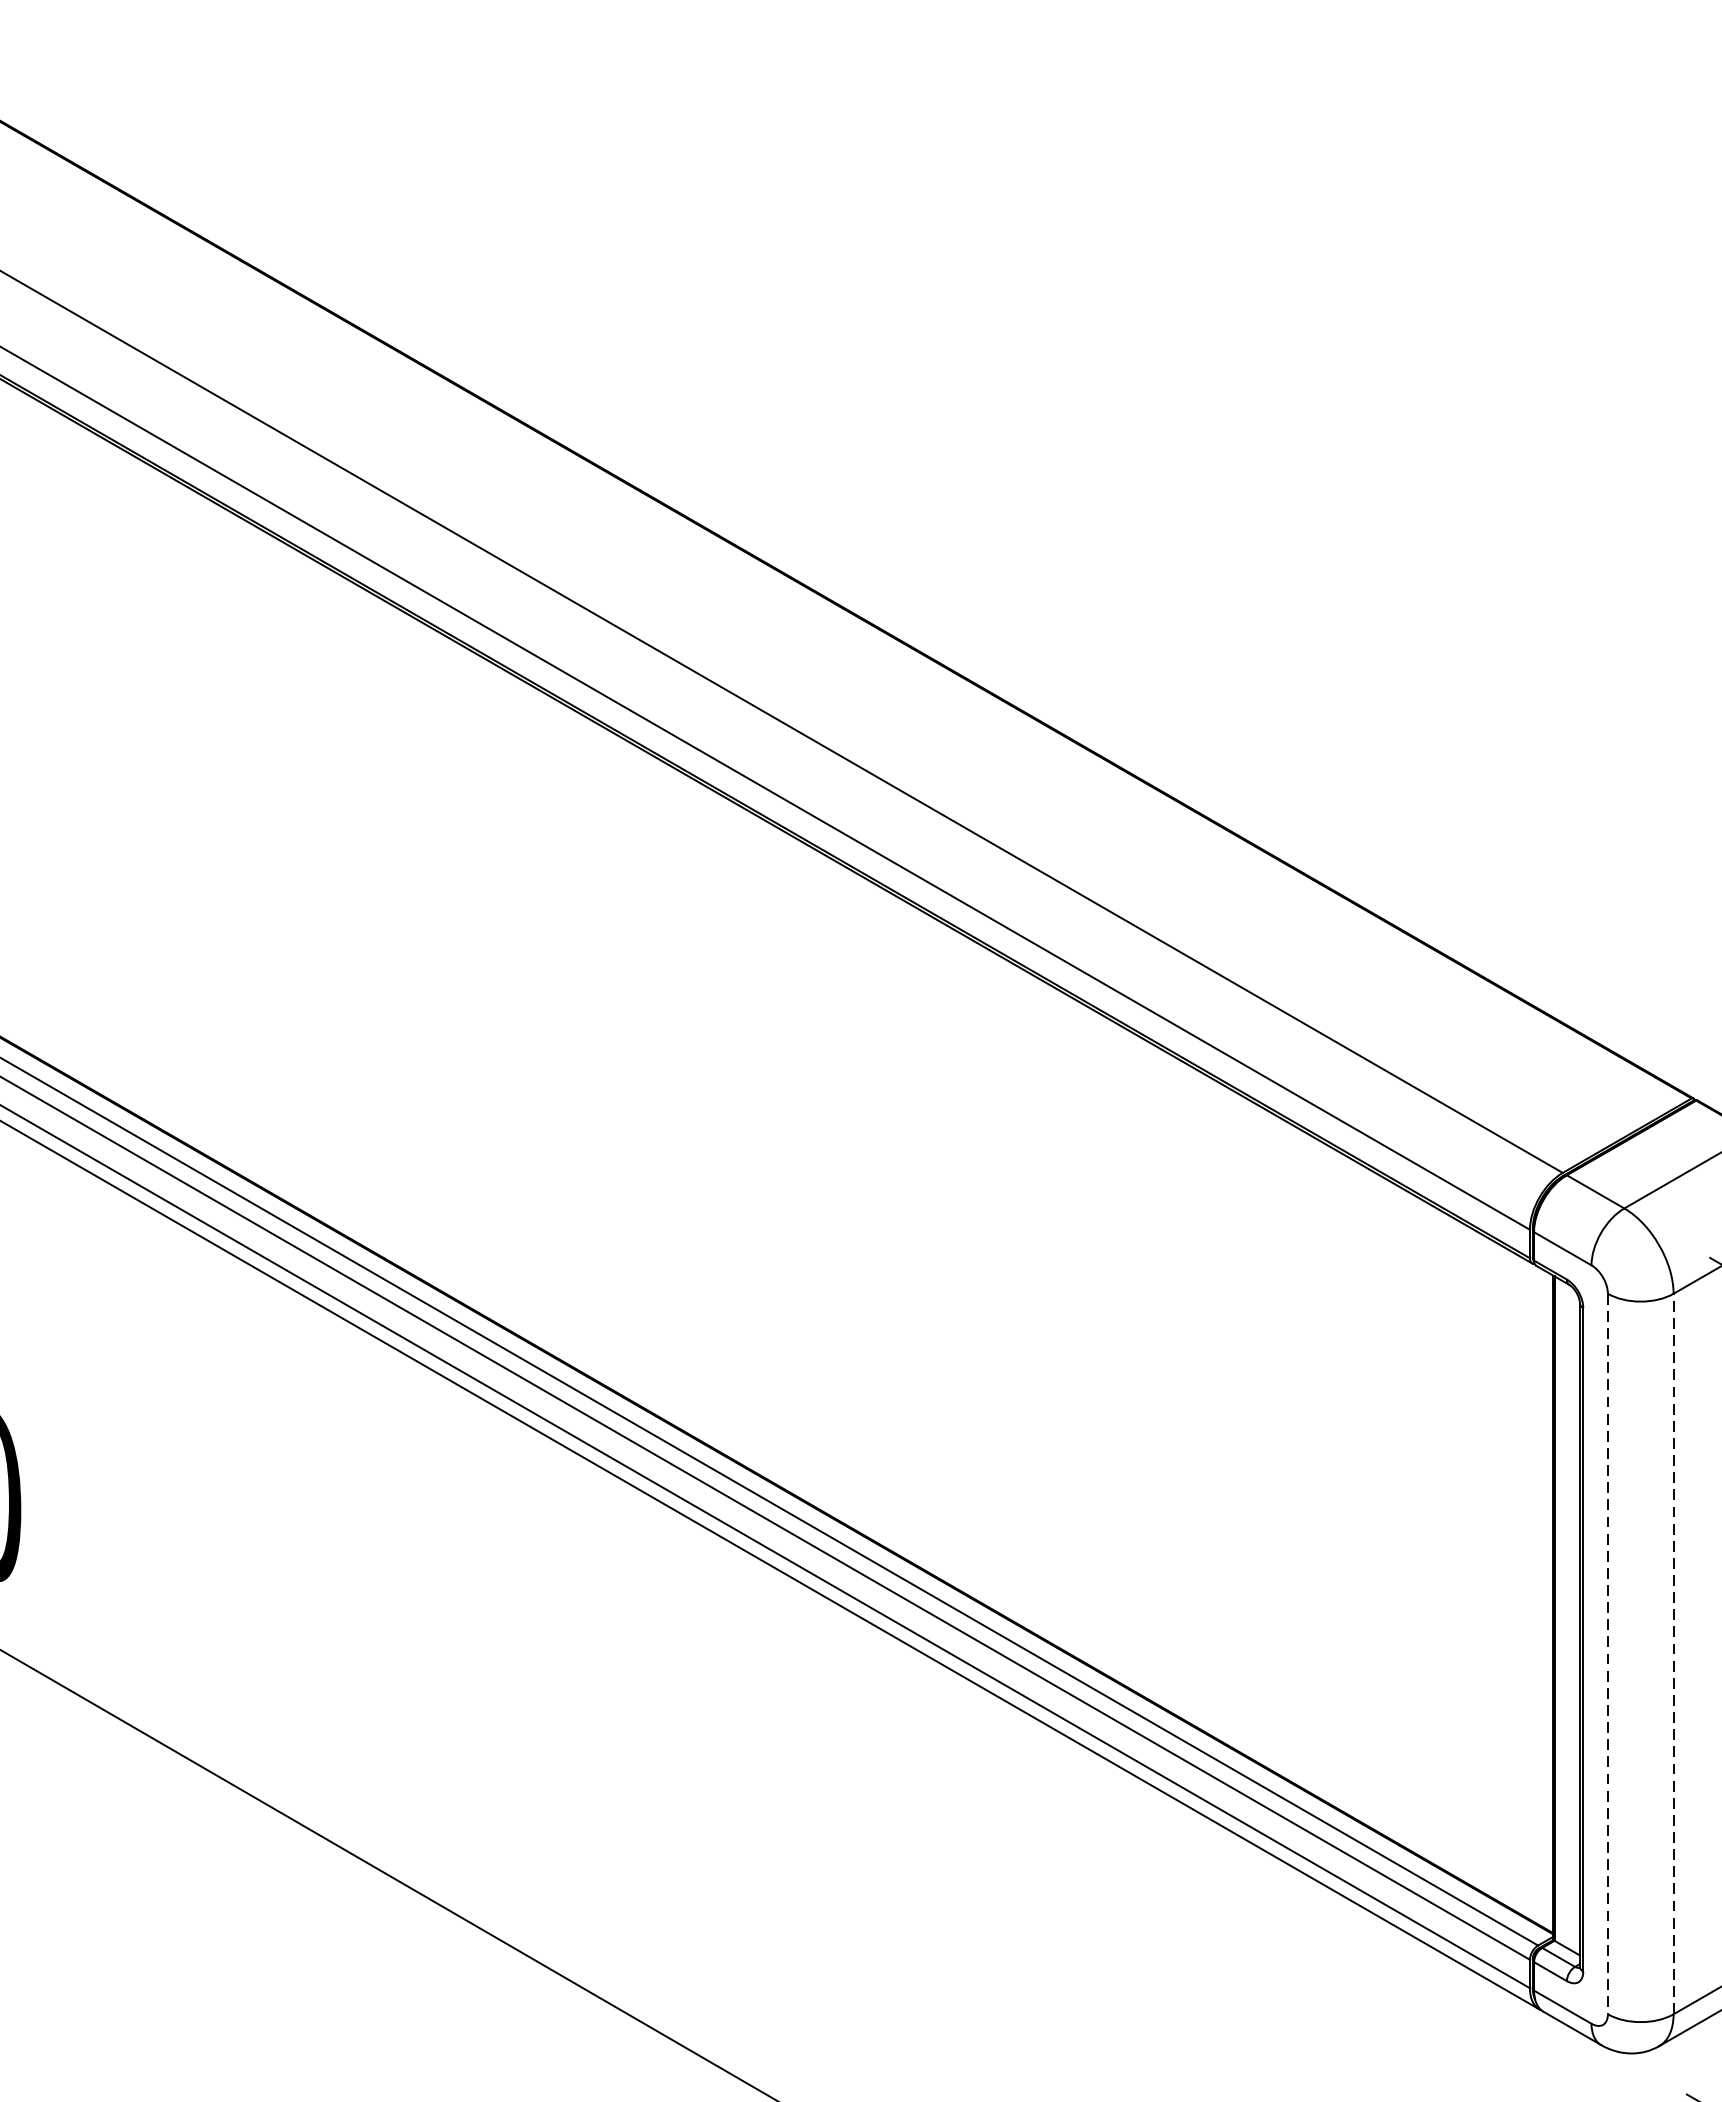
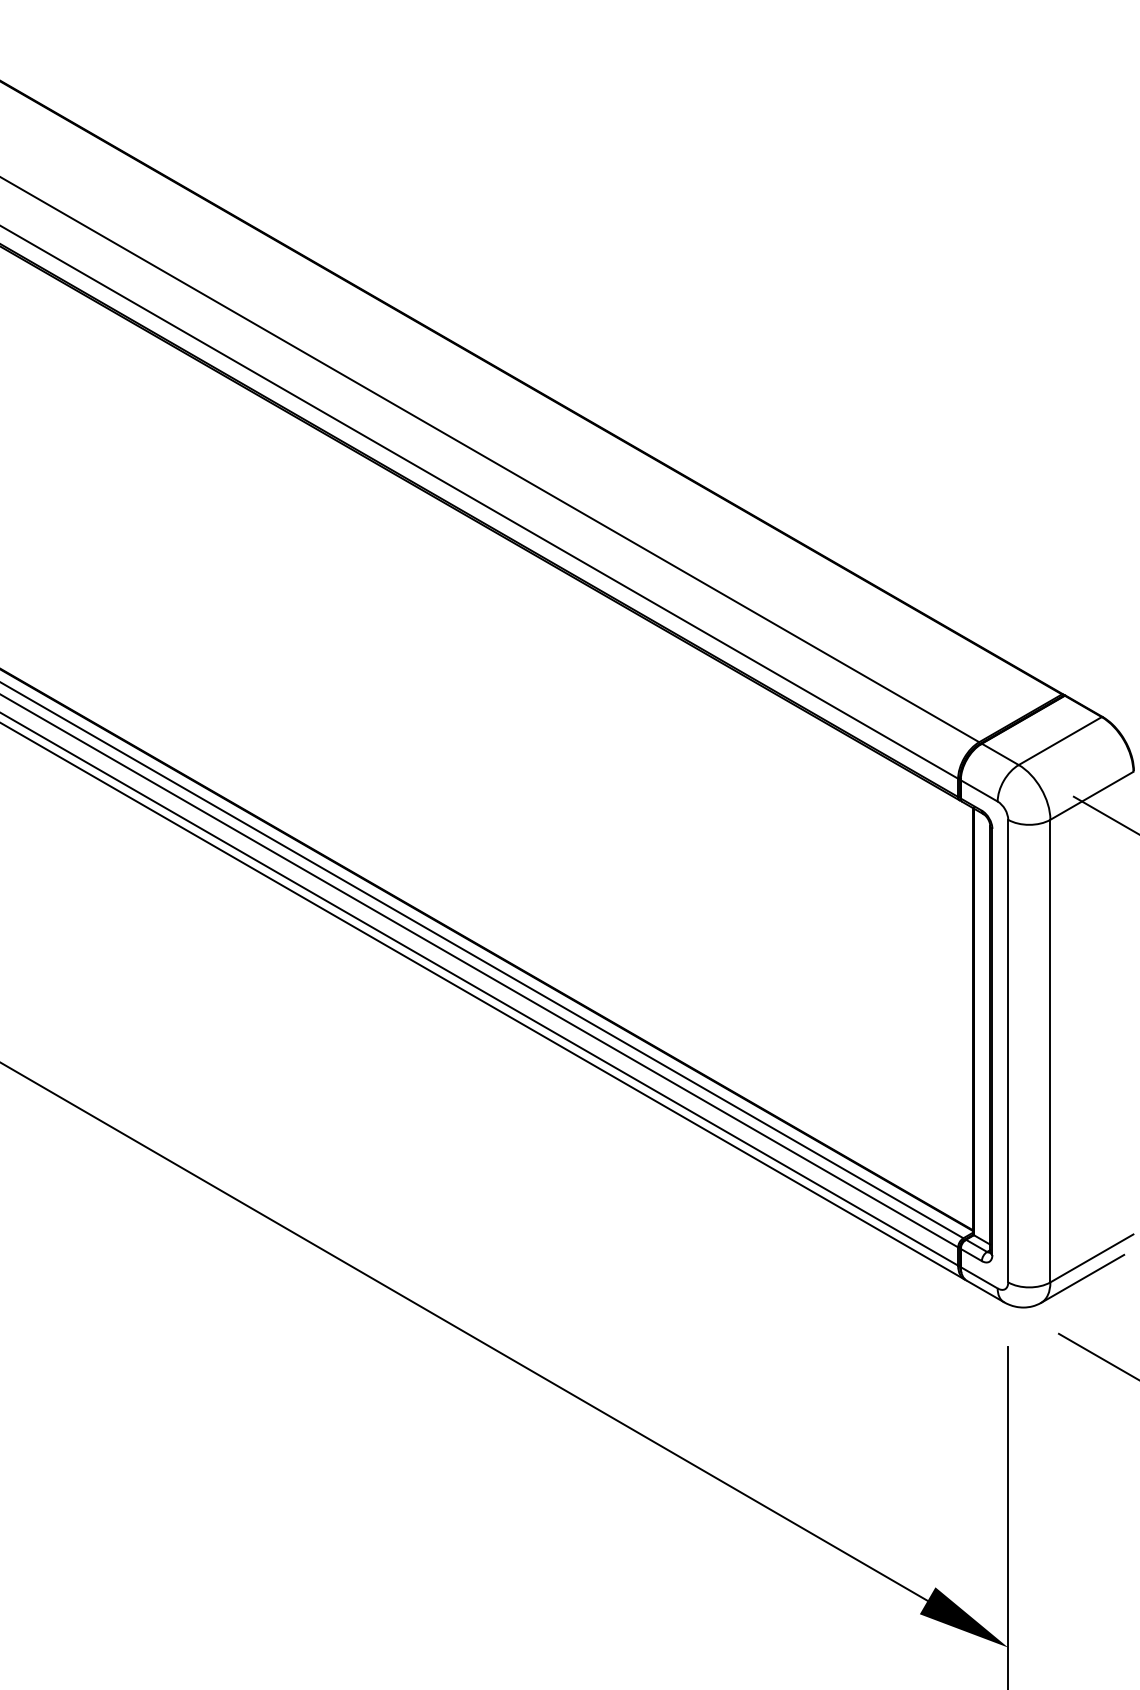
line: (1673, 1653) -> (1050, 1050), dashed -> solid
line: (1608, 1654) -> (1008, 1051), dashed -> solid

